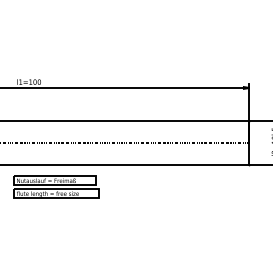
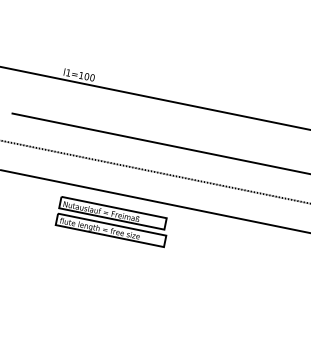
part: (56, 186) -> (112, 221), moved

